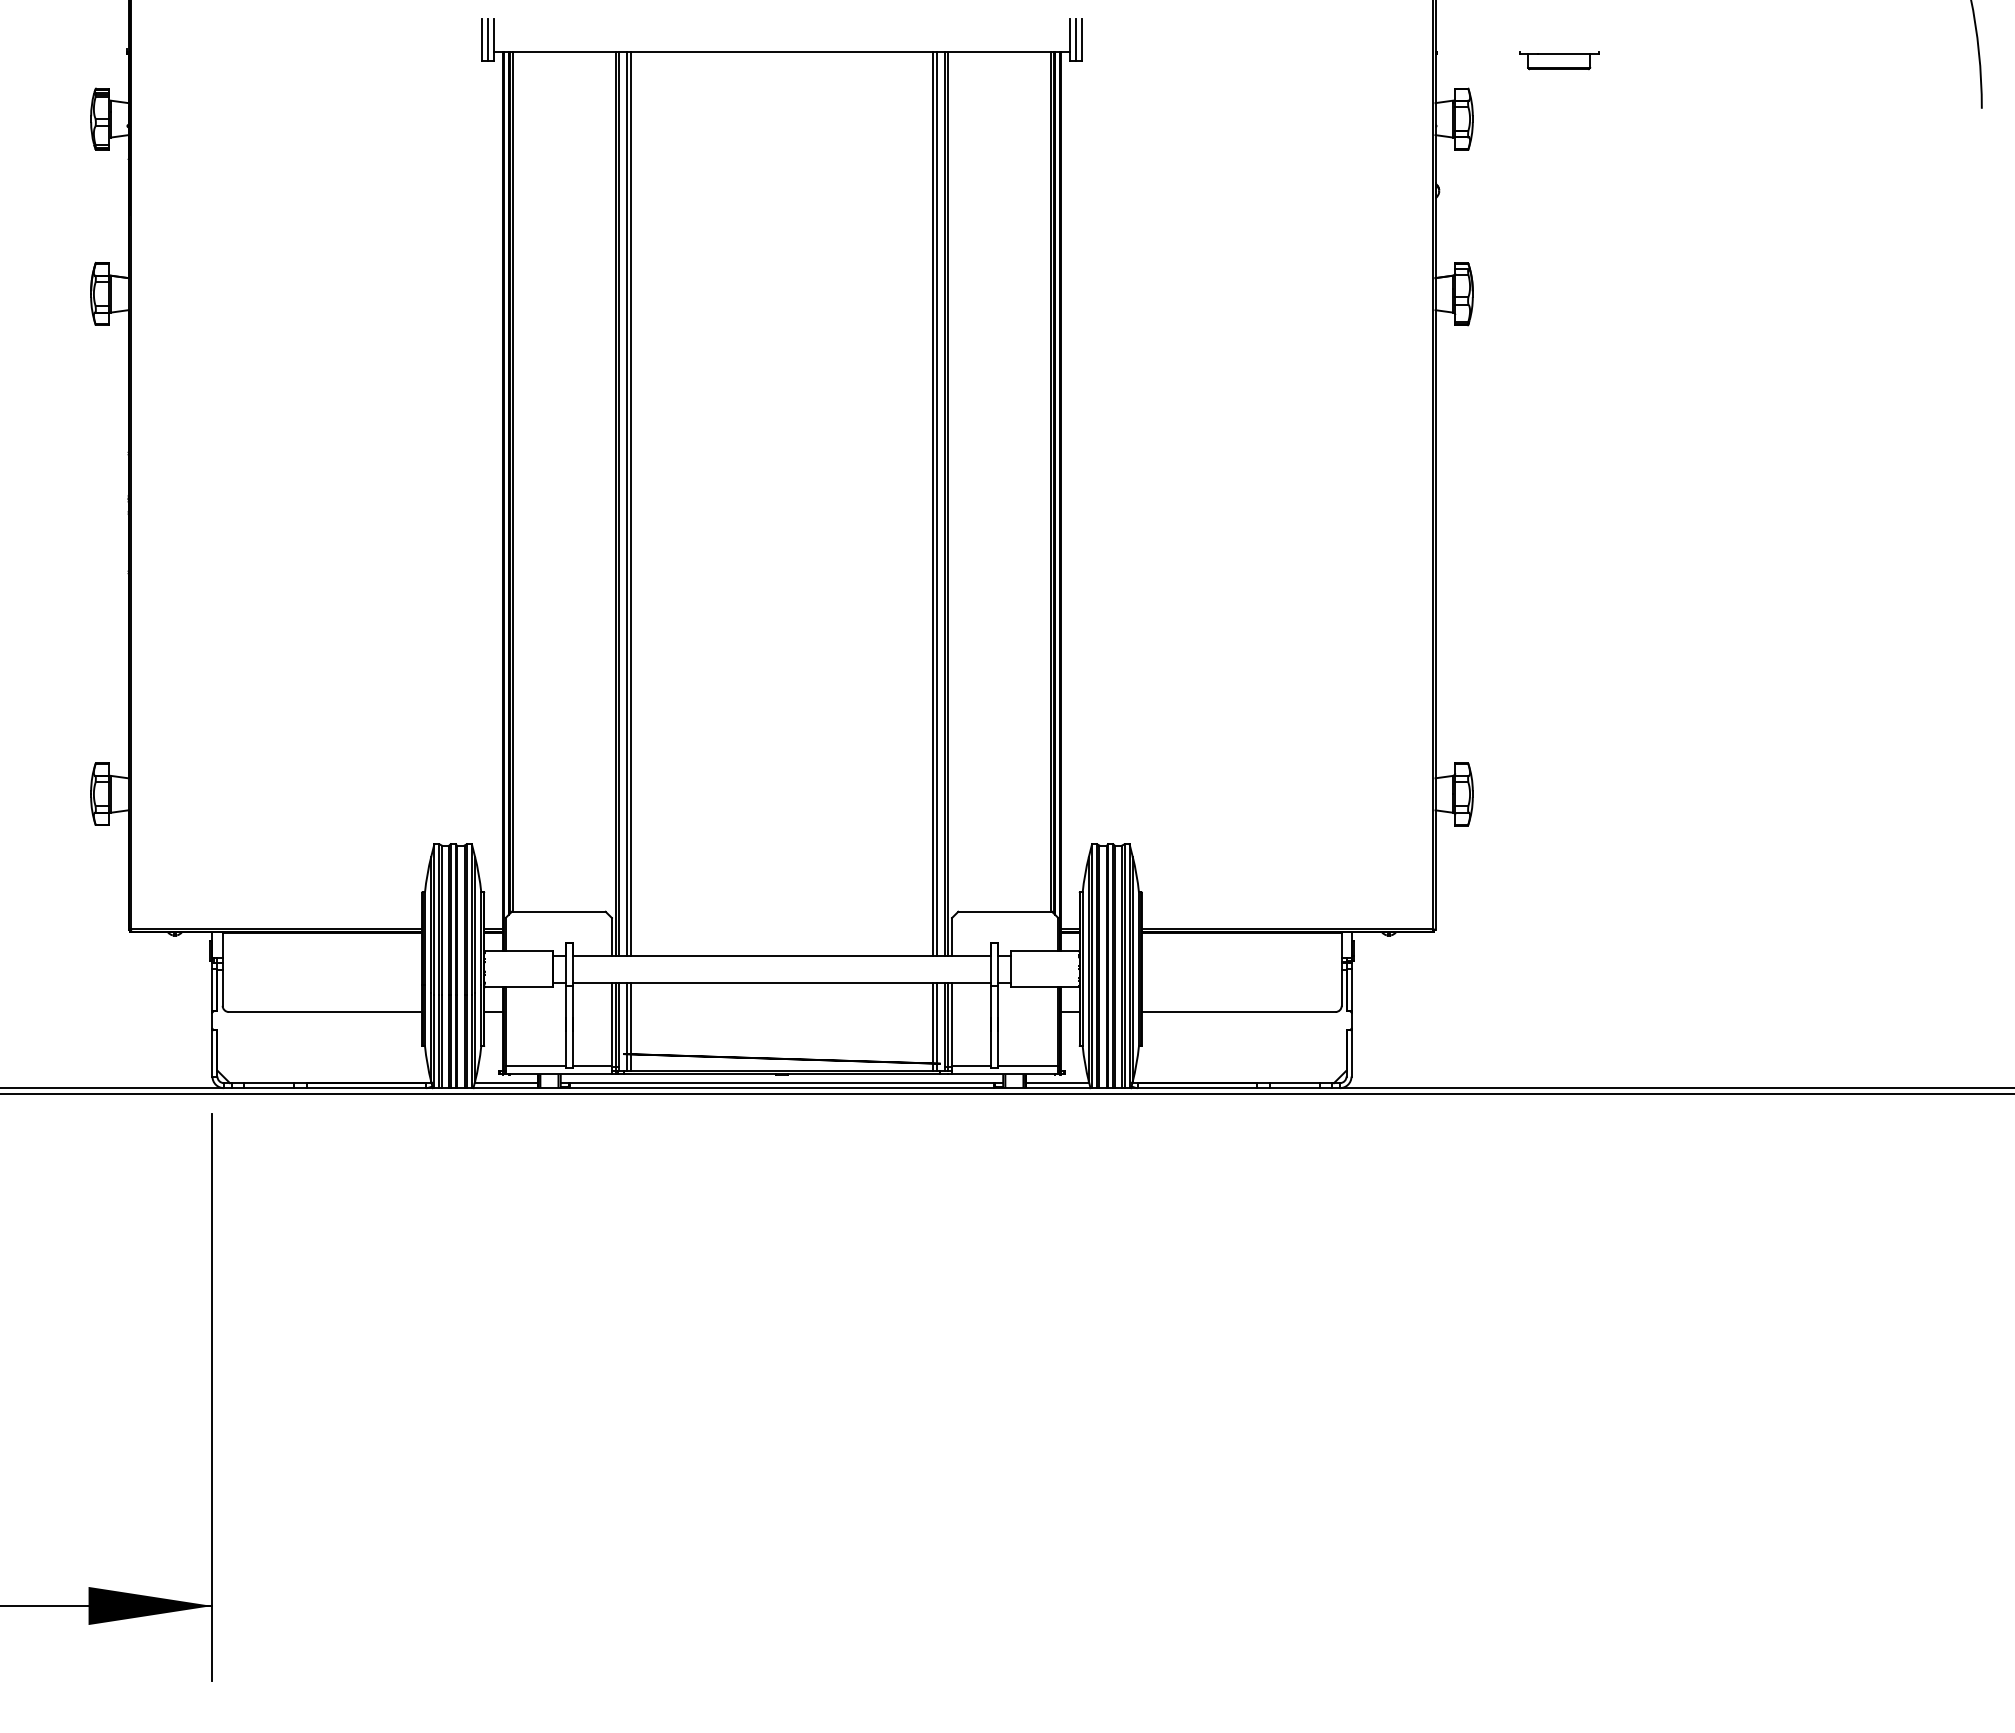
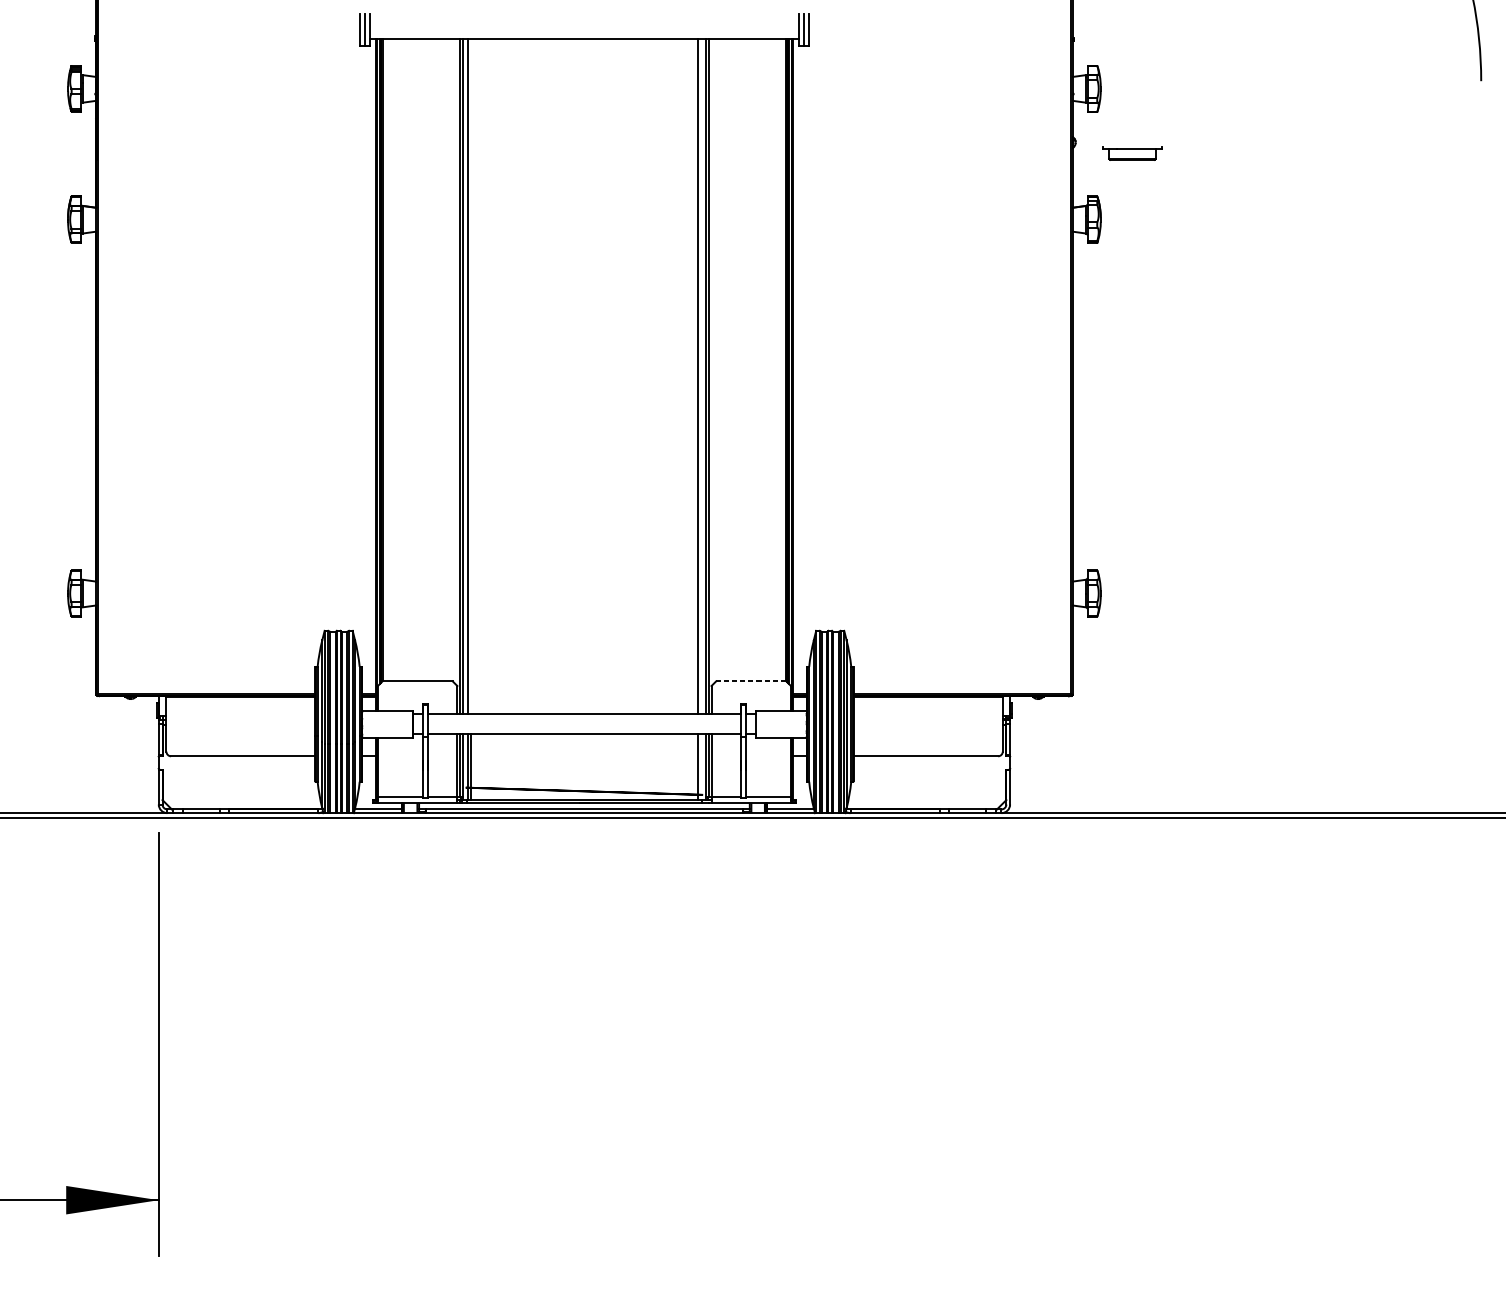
part: (1559, 60) -> (1132, 153), moved
line: (630, 503) -> (471, 376), removed
line: (937, 503) -> (700, 376), removed
line: (1005, 911) -> (751, 681), solid -> dashed
line: (937, 1026) -> (700, 767), removed

